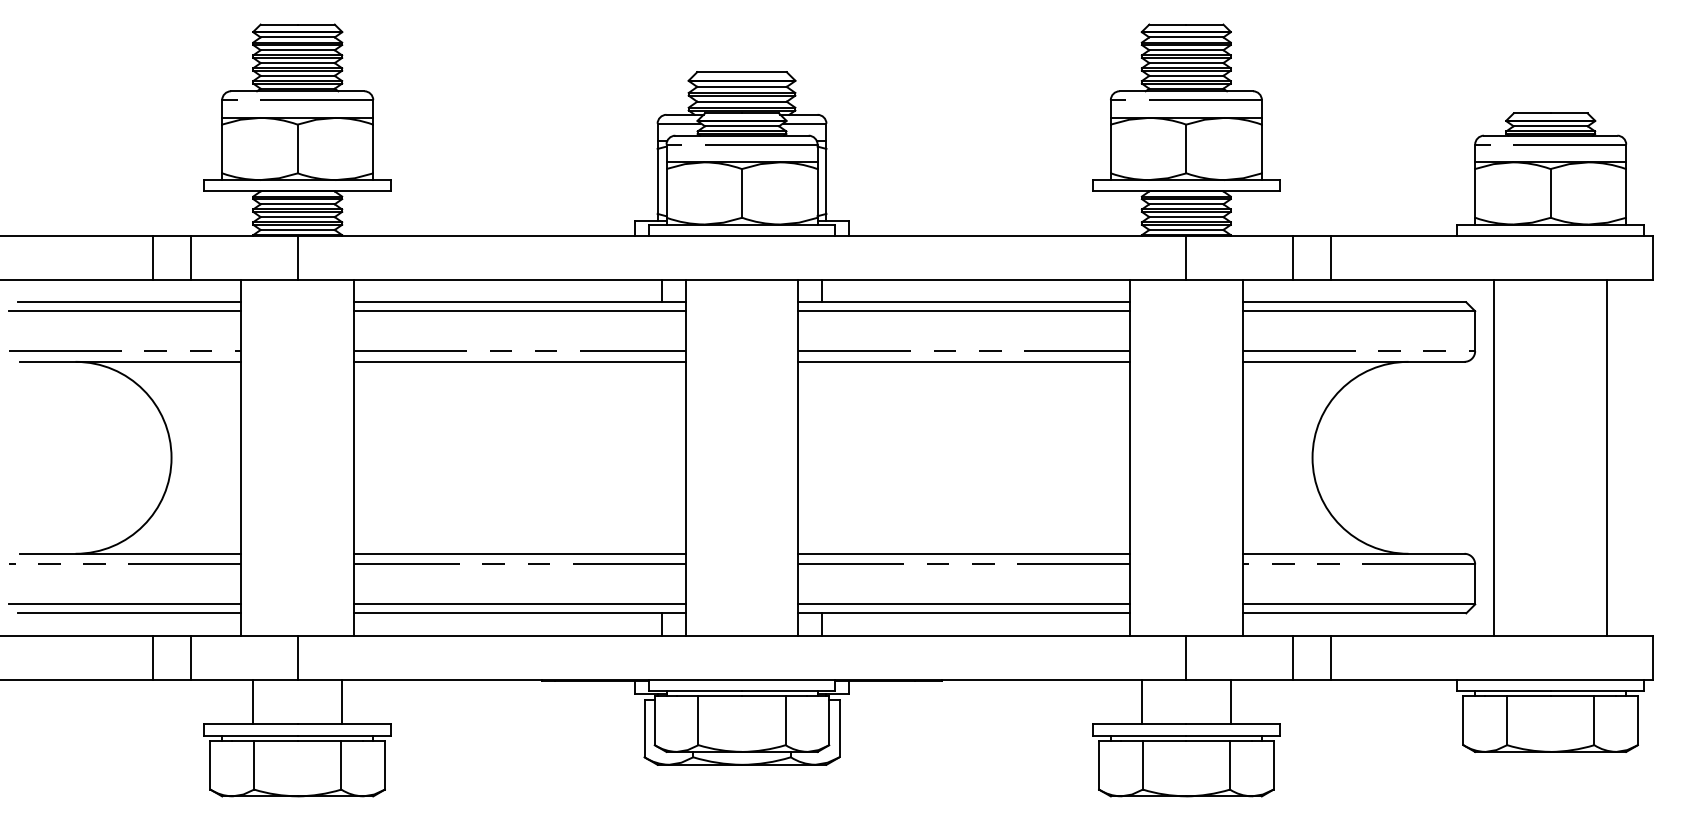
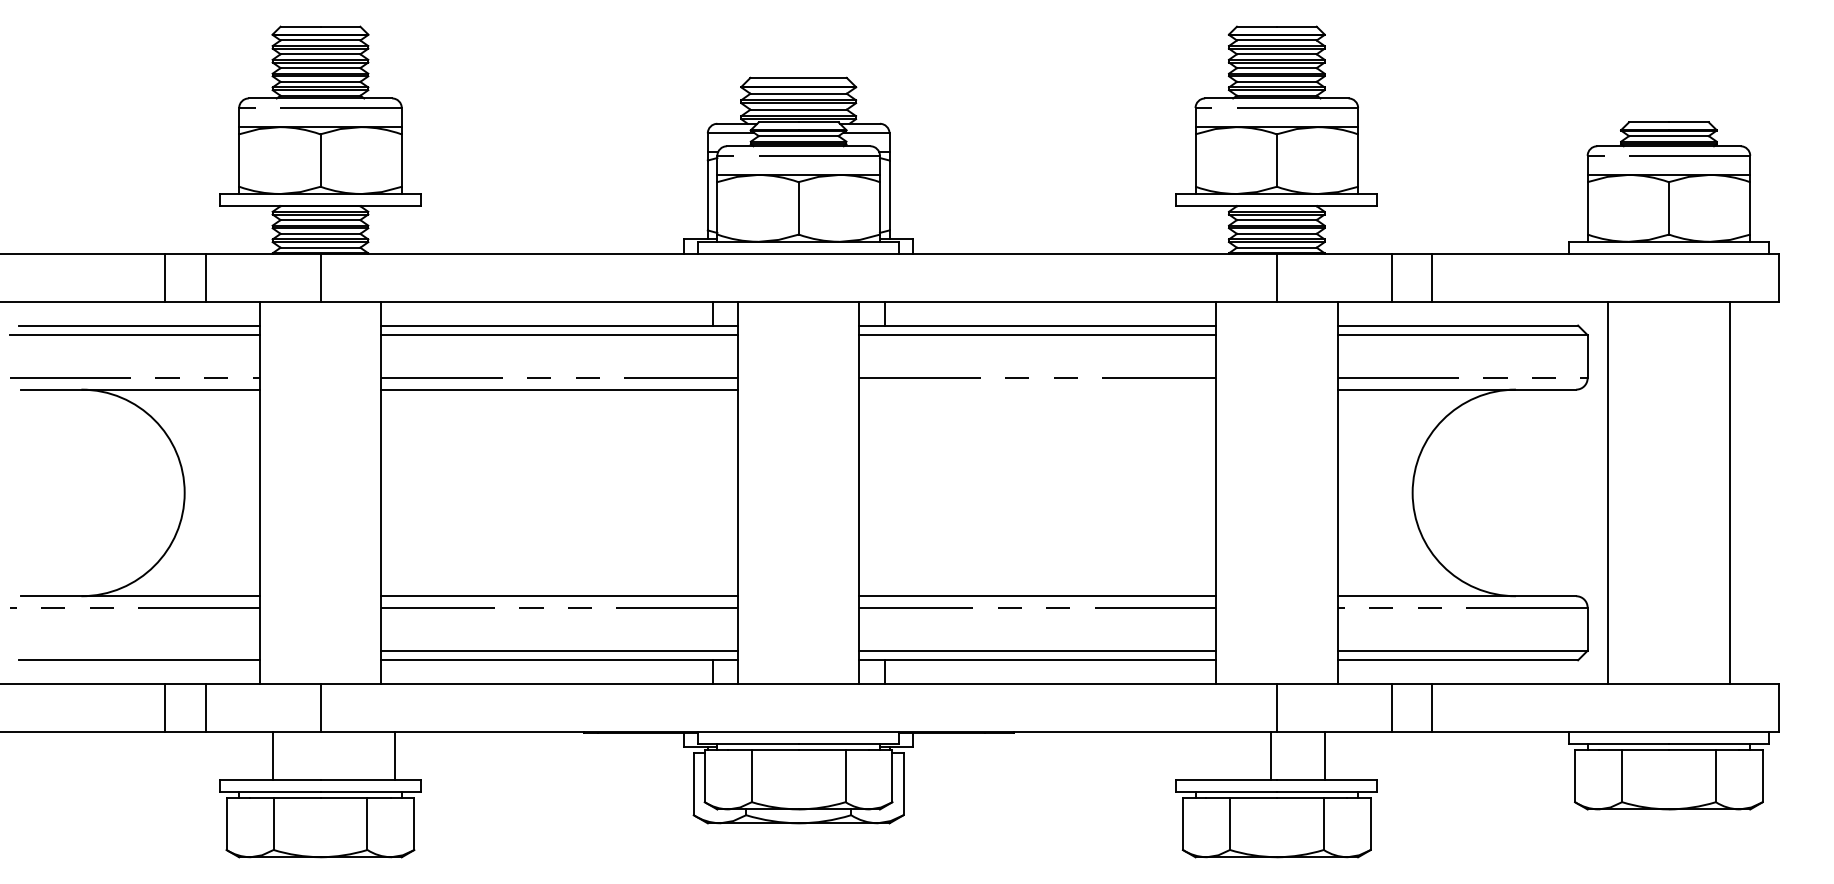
line: (963, 361) -> (1036, 389), removed
line: (124, 604) -> (134, 650), removed
line: (342, 701) -> (395, 755), moved
line: (1141, 701) -> (1270, 755), moved

